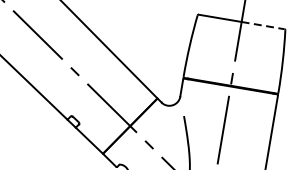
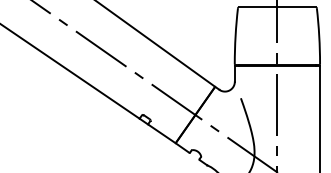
line: (263, 25) -> (297, 7), dashed -> solid

